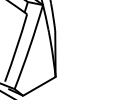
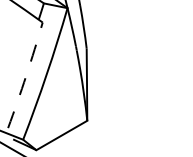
arc: (16, 48) -> (26, 76), solid -> dashed

